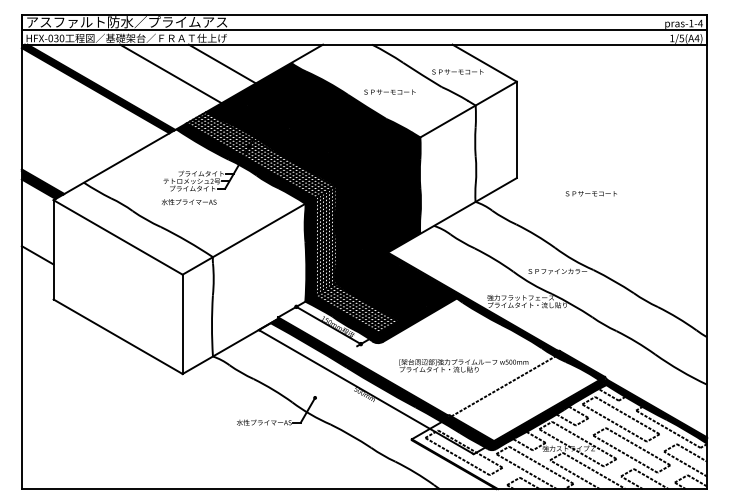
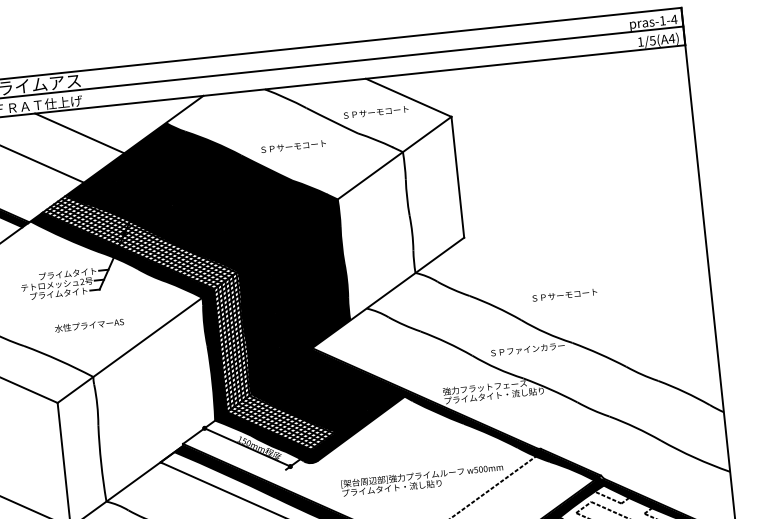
text: (590, 193) -> (563, 294), moved
text: (188, 202) -> (88, 325), moved

